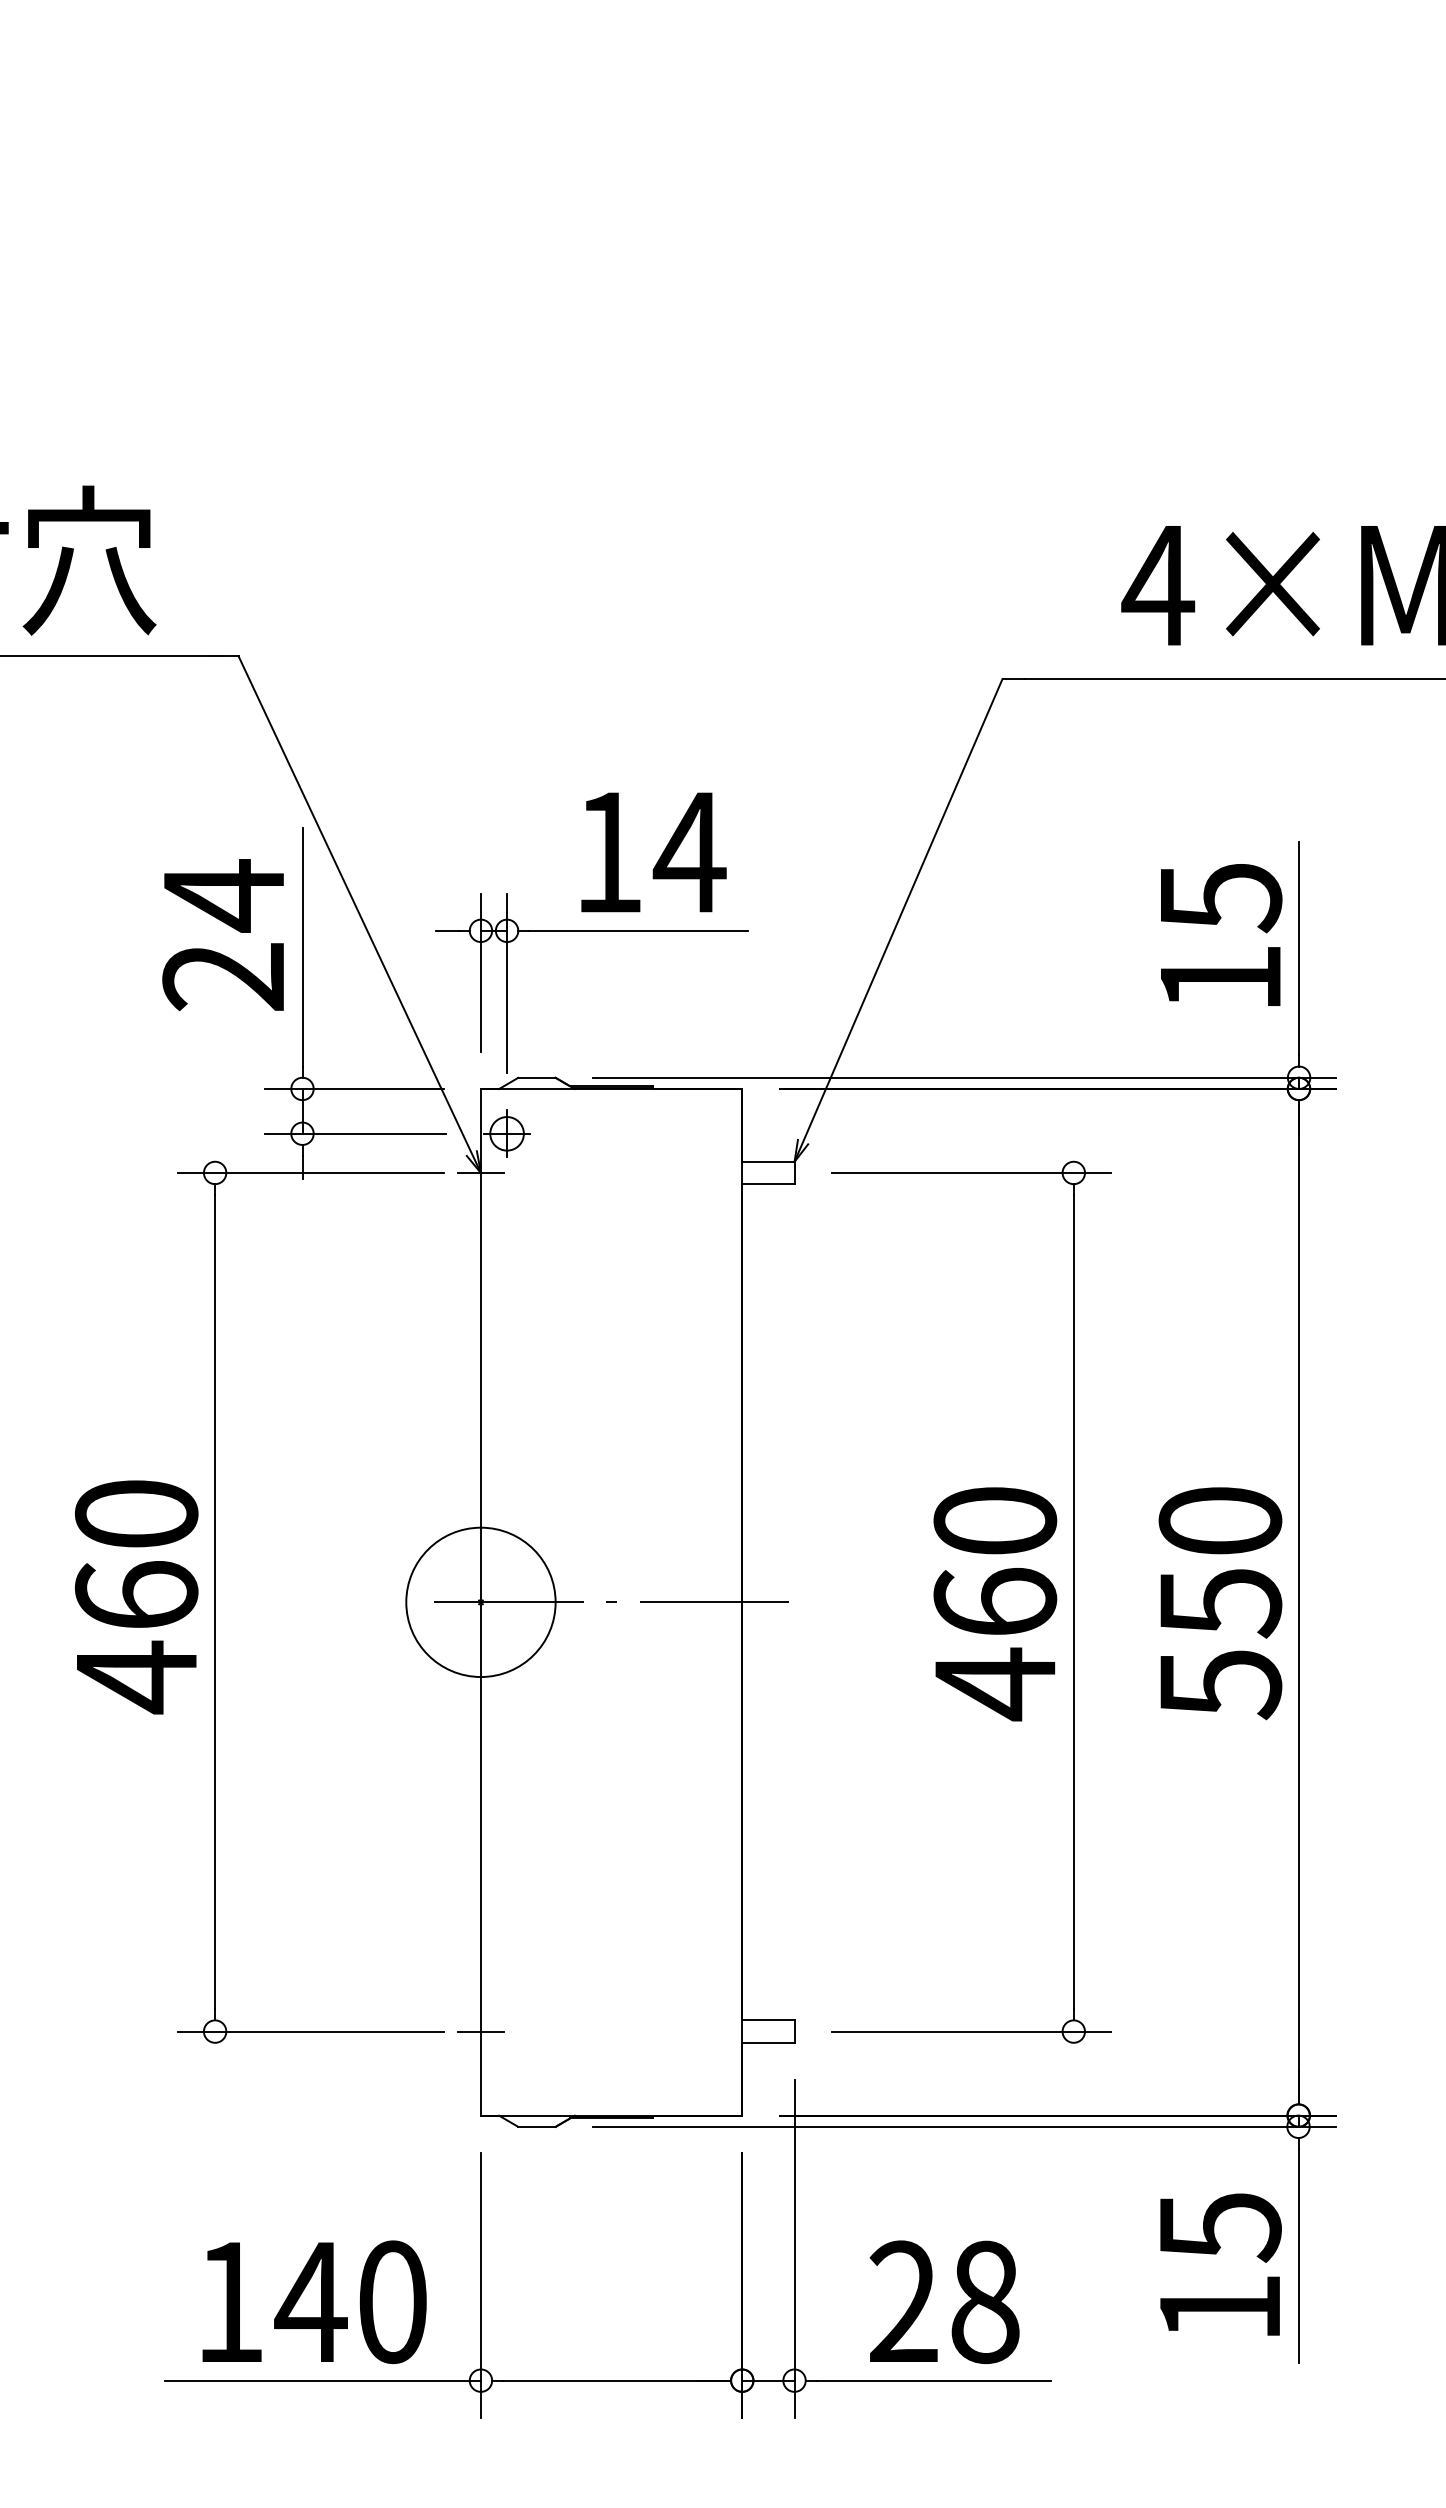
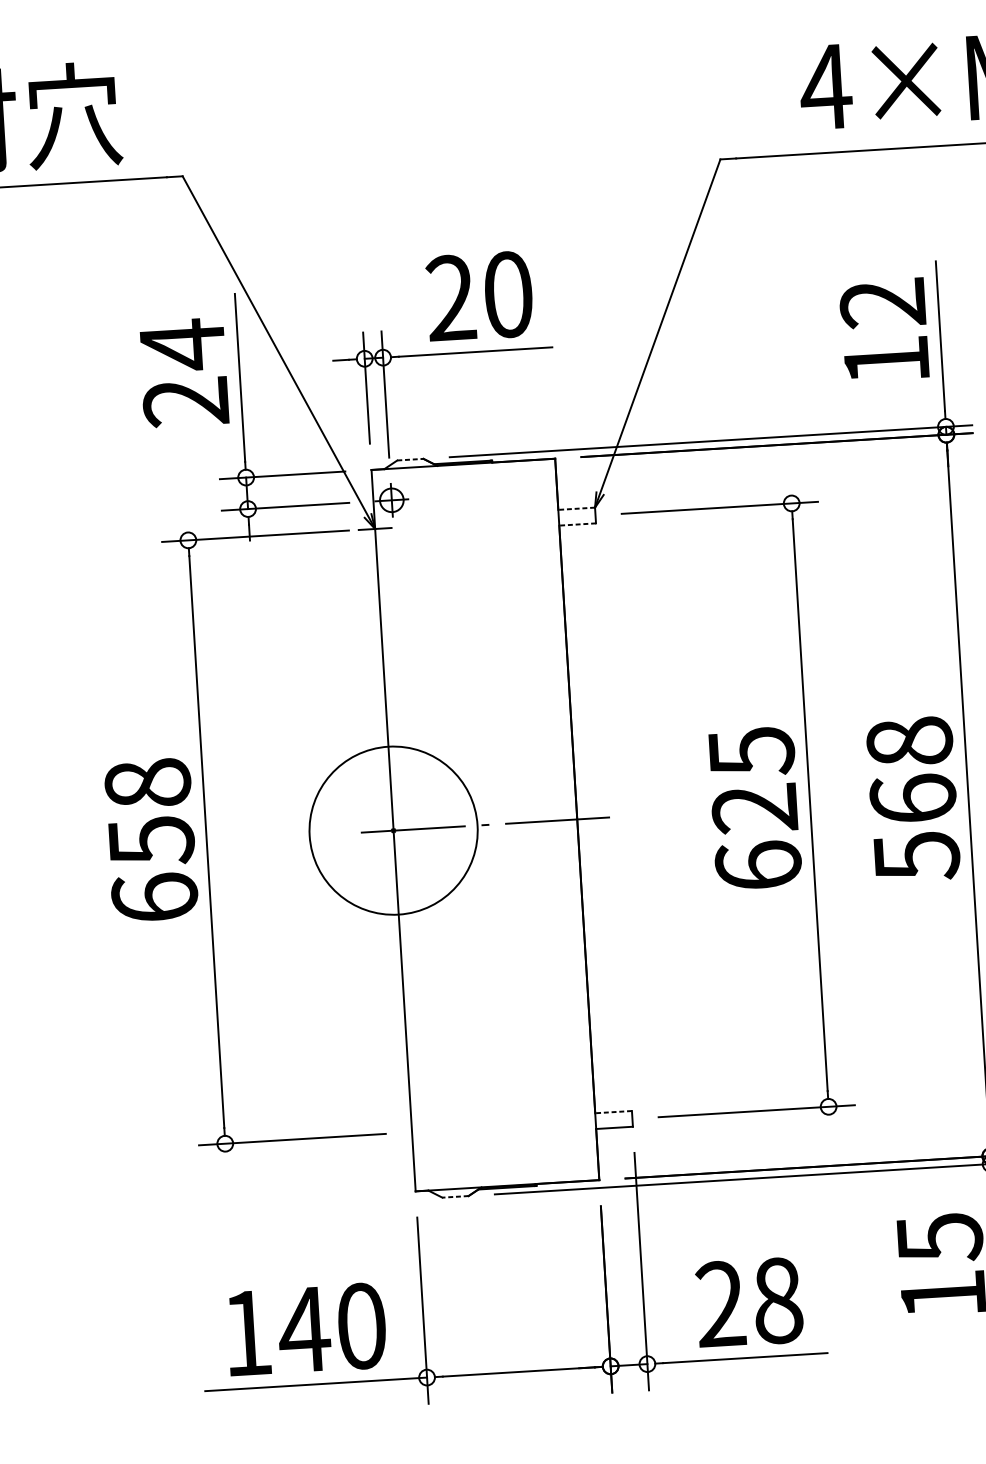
text: (650, 852) -> (480, 296), 14 -> 20
text: (1220, 898) -> (883, 304), 15 -> 12
line: (536, 1077) -> (410, 459), solid -> dashed
line: (767, 1161) -> (576, 508), solid -> dashed
line: (767, 1184) -> (577, 524), solid -> dashed
text: (1220, 1562) -> (911, 770), 550 -> 568
text: (136, 1597) -> (151, 842), 460 -> 658
circle: (480, 1602) -> (393, 830), size x1.6
text: (995, 1604) -> (755, 810), 460 -> 625
line: (767, 2020) -> (612, 1112), solid -> dashed
line: (480, 2031) -> (411, 1132), removed
line: (536, 2126) -> (455, 1196), solid -> dashed

